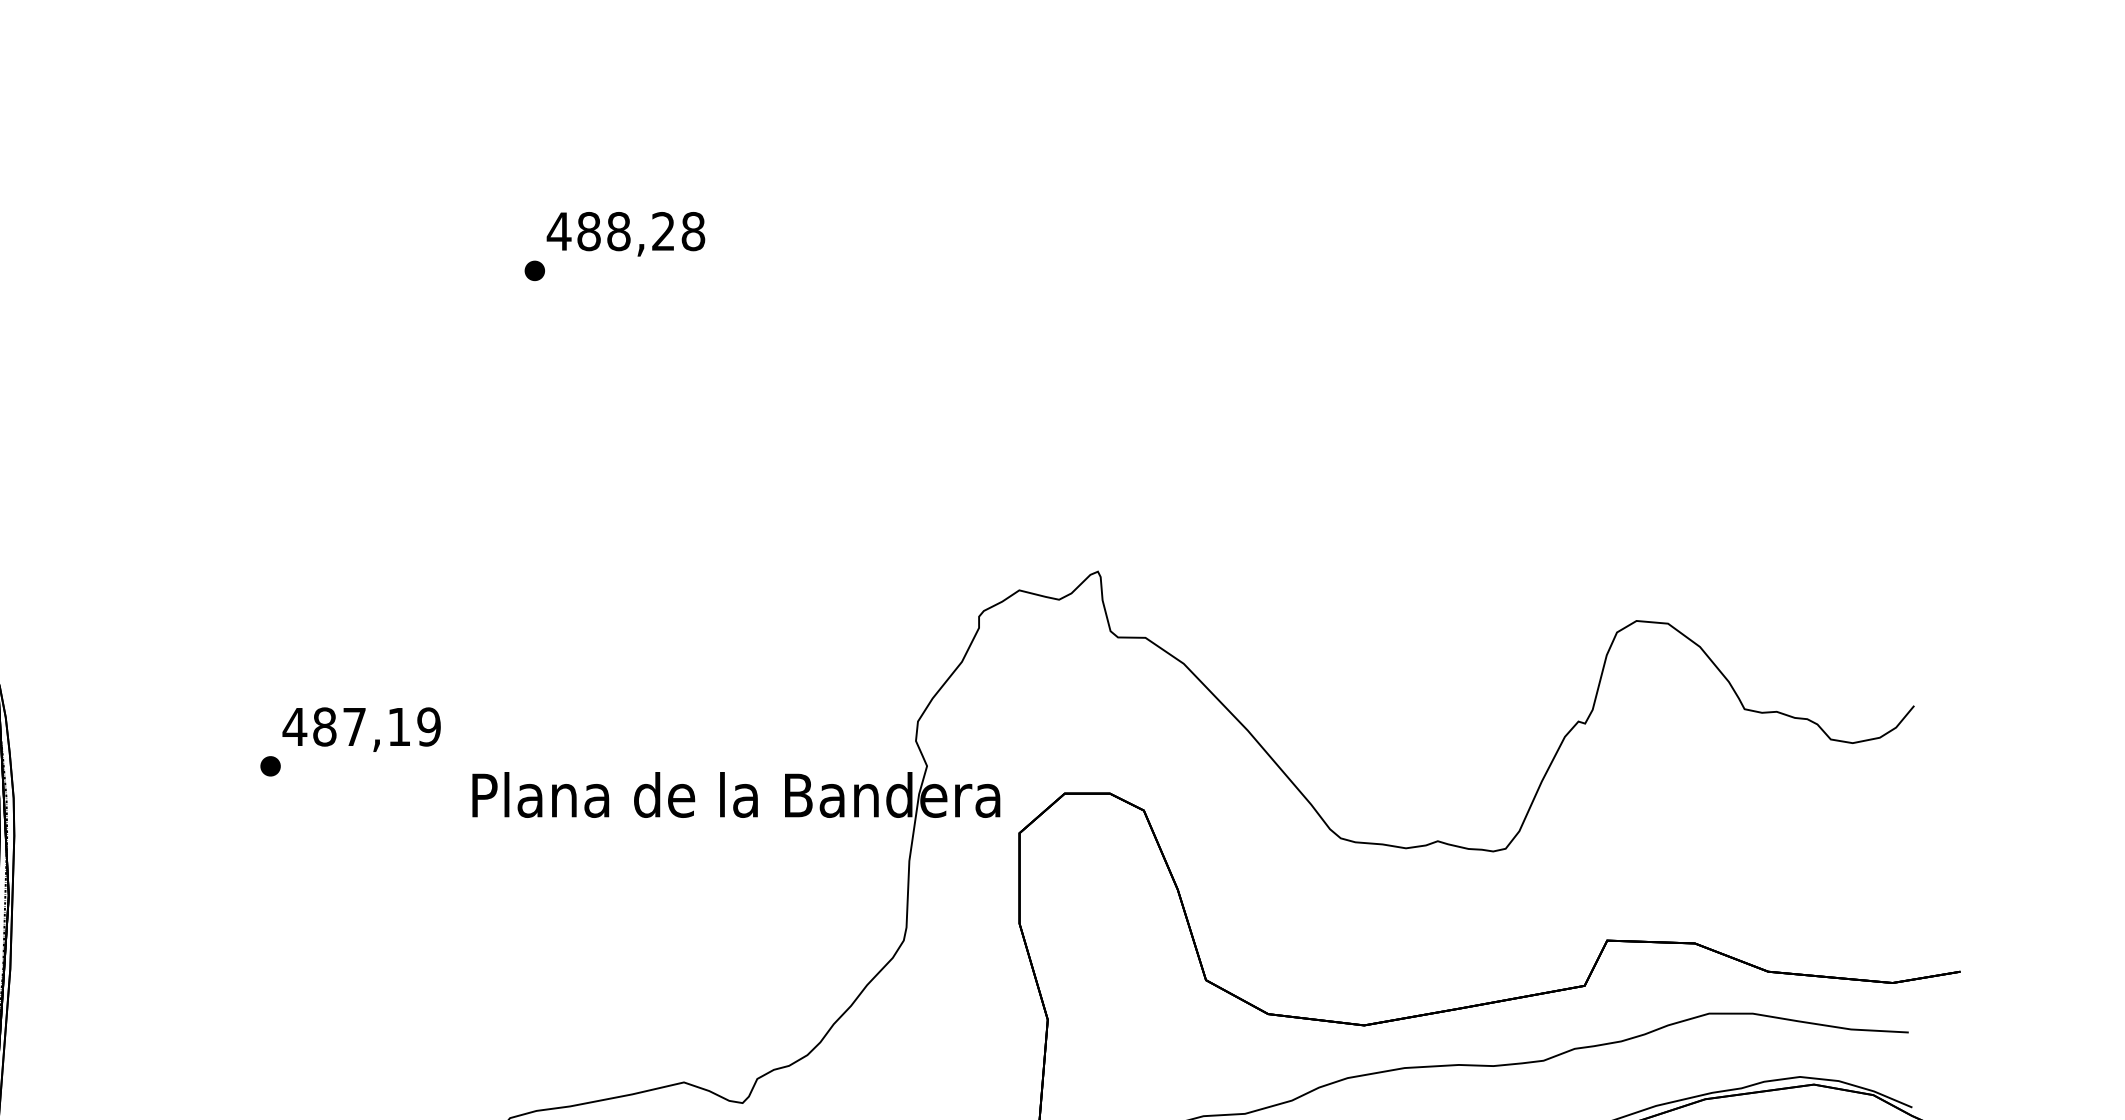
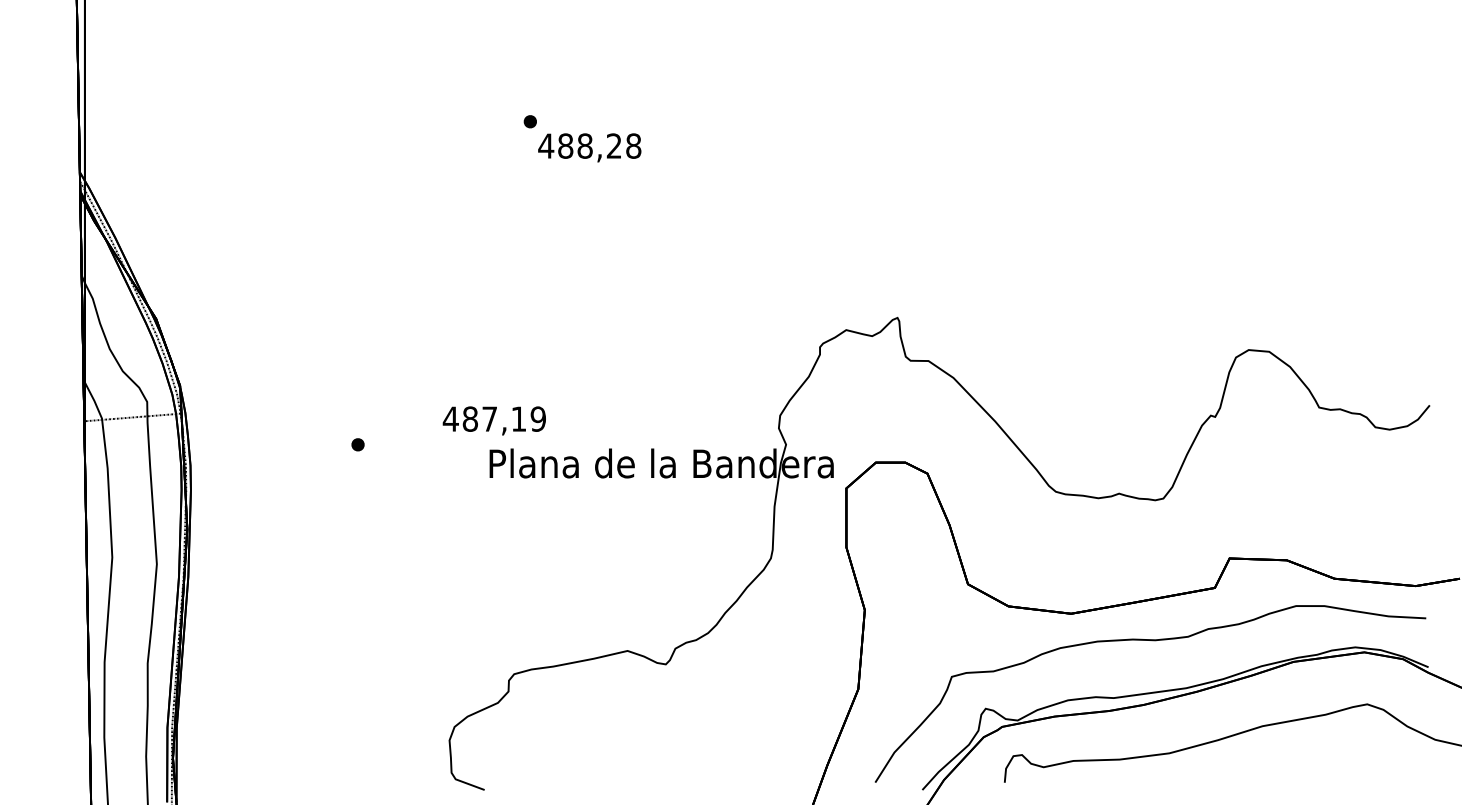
text: (625, 233) -> (589, 147), moved
text: (360, 729) -> (493, 420), moved

